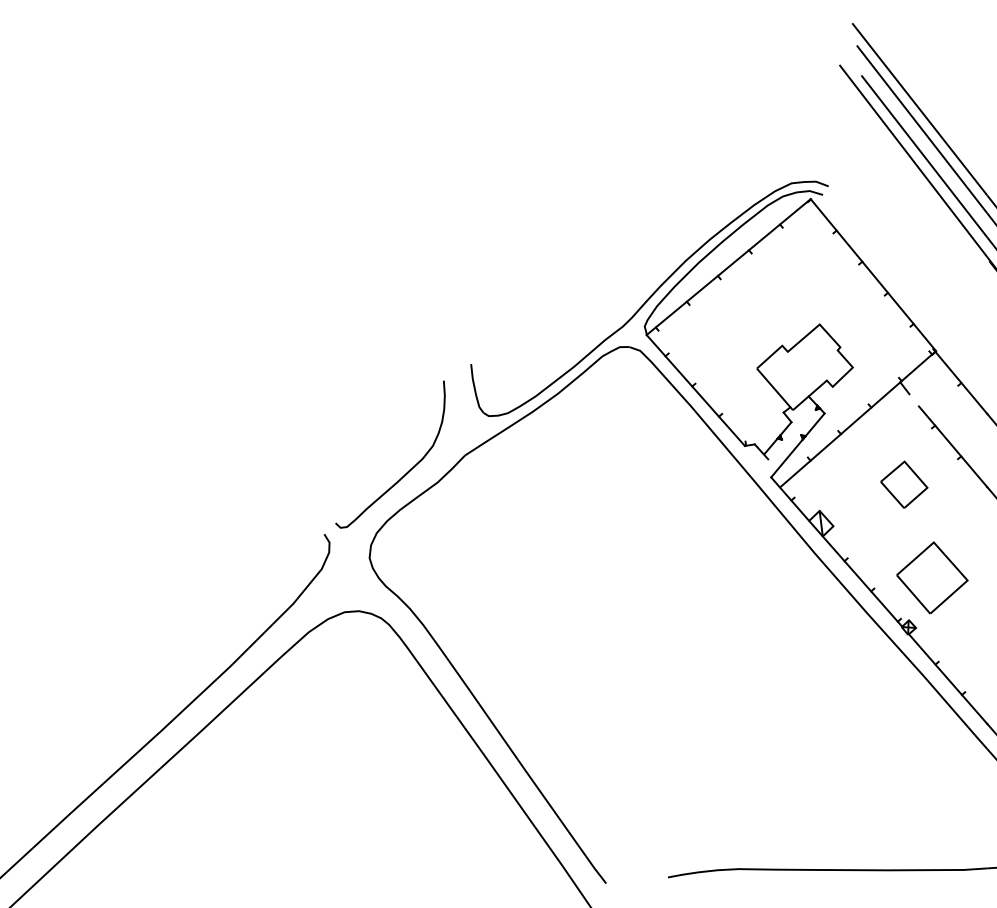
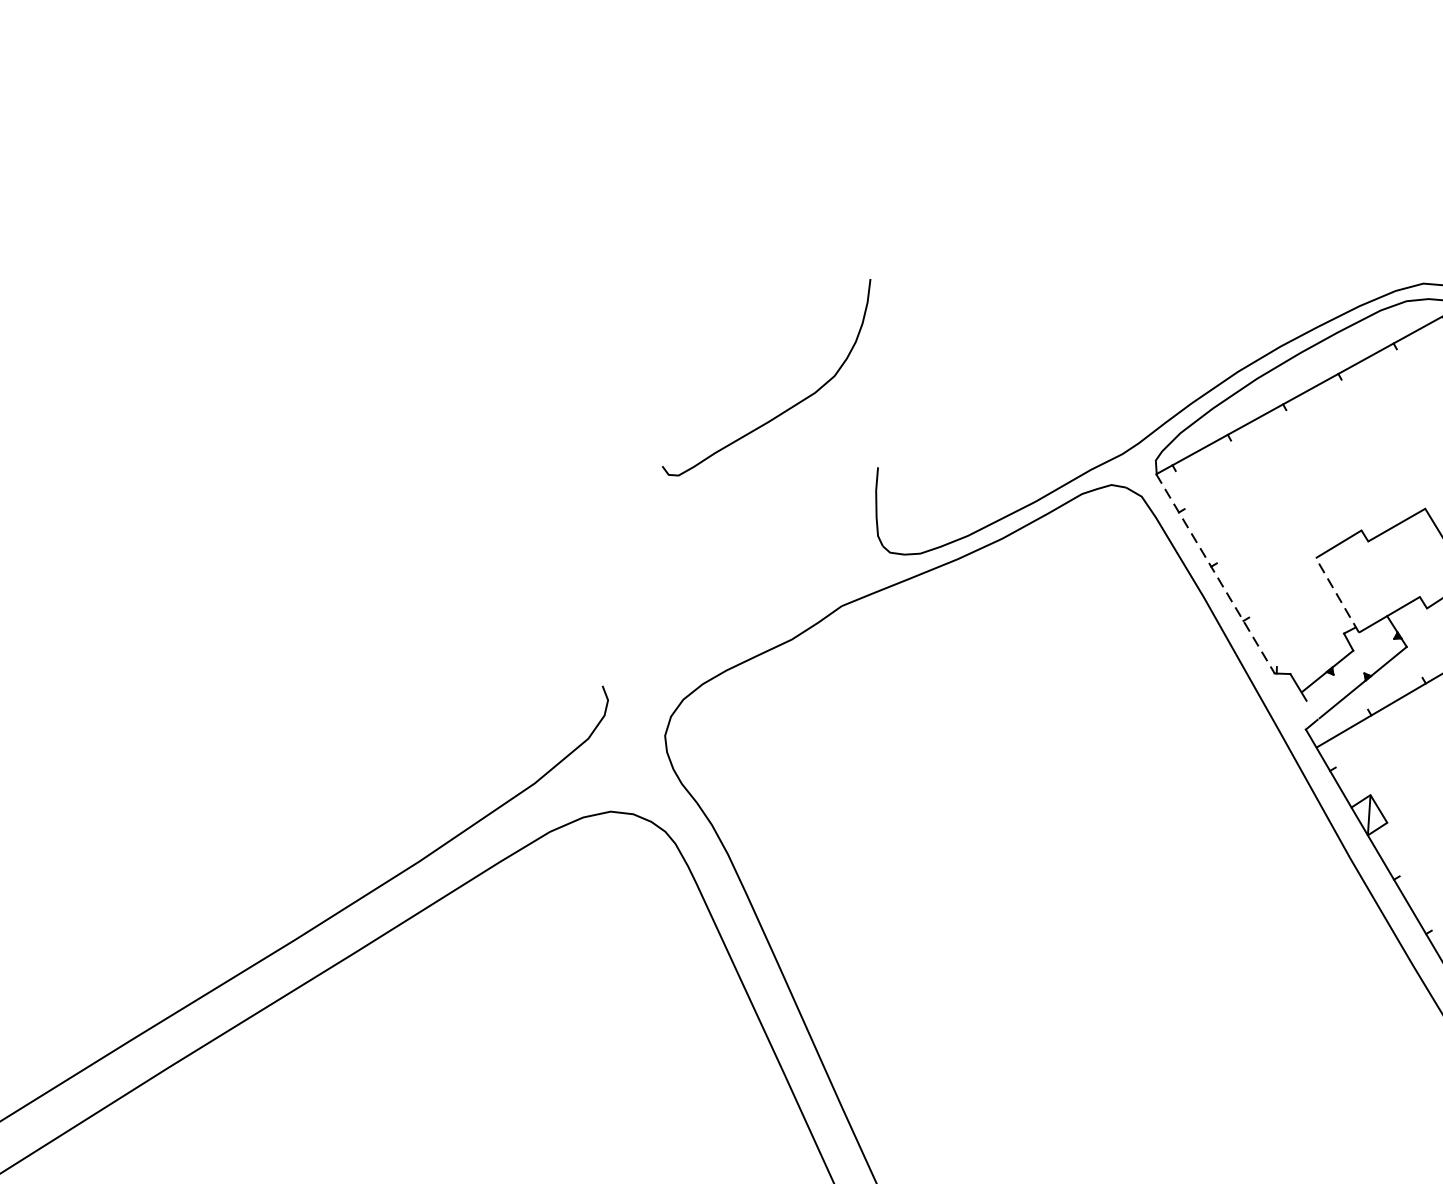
line: (774, 389) -> (1336, 595), solid -> dashed
line: (696, 390) -> (1216, 574), solid -> dashed
curve: (407, 471) -> (788, 407), moved

